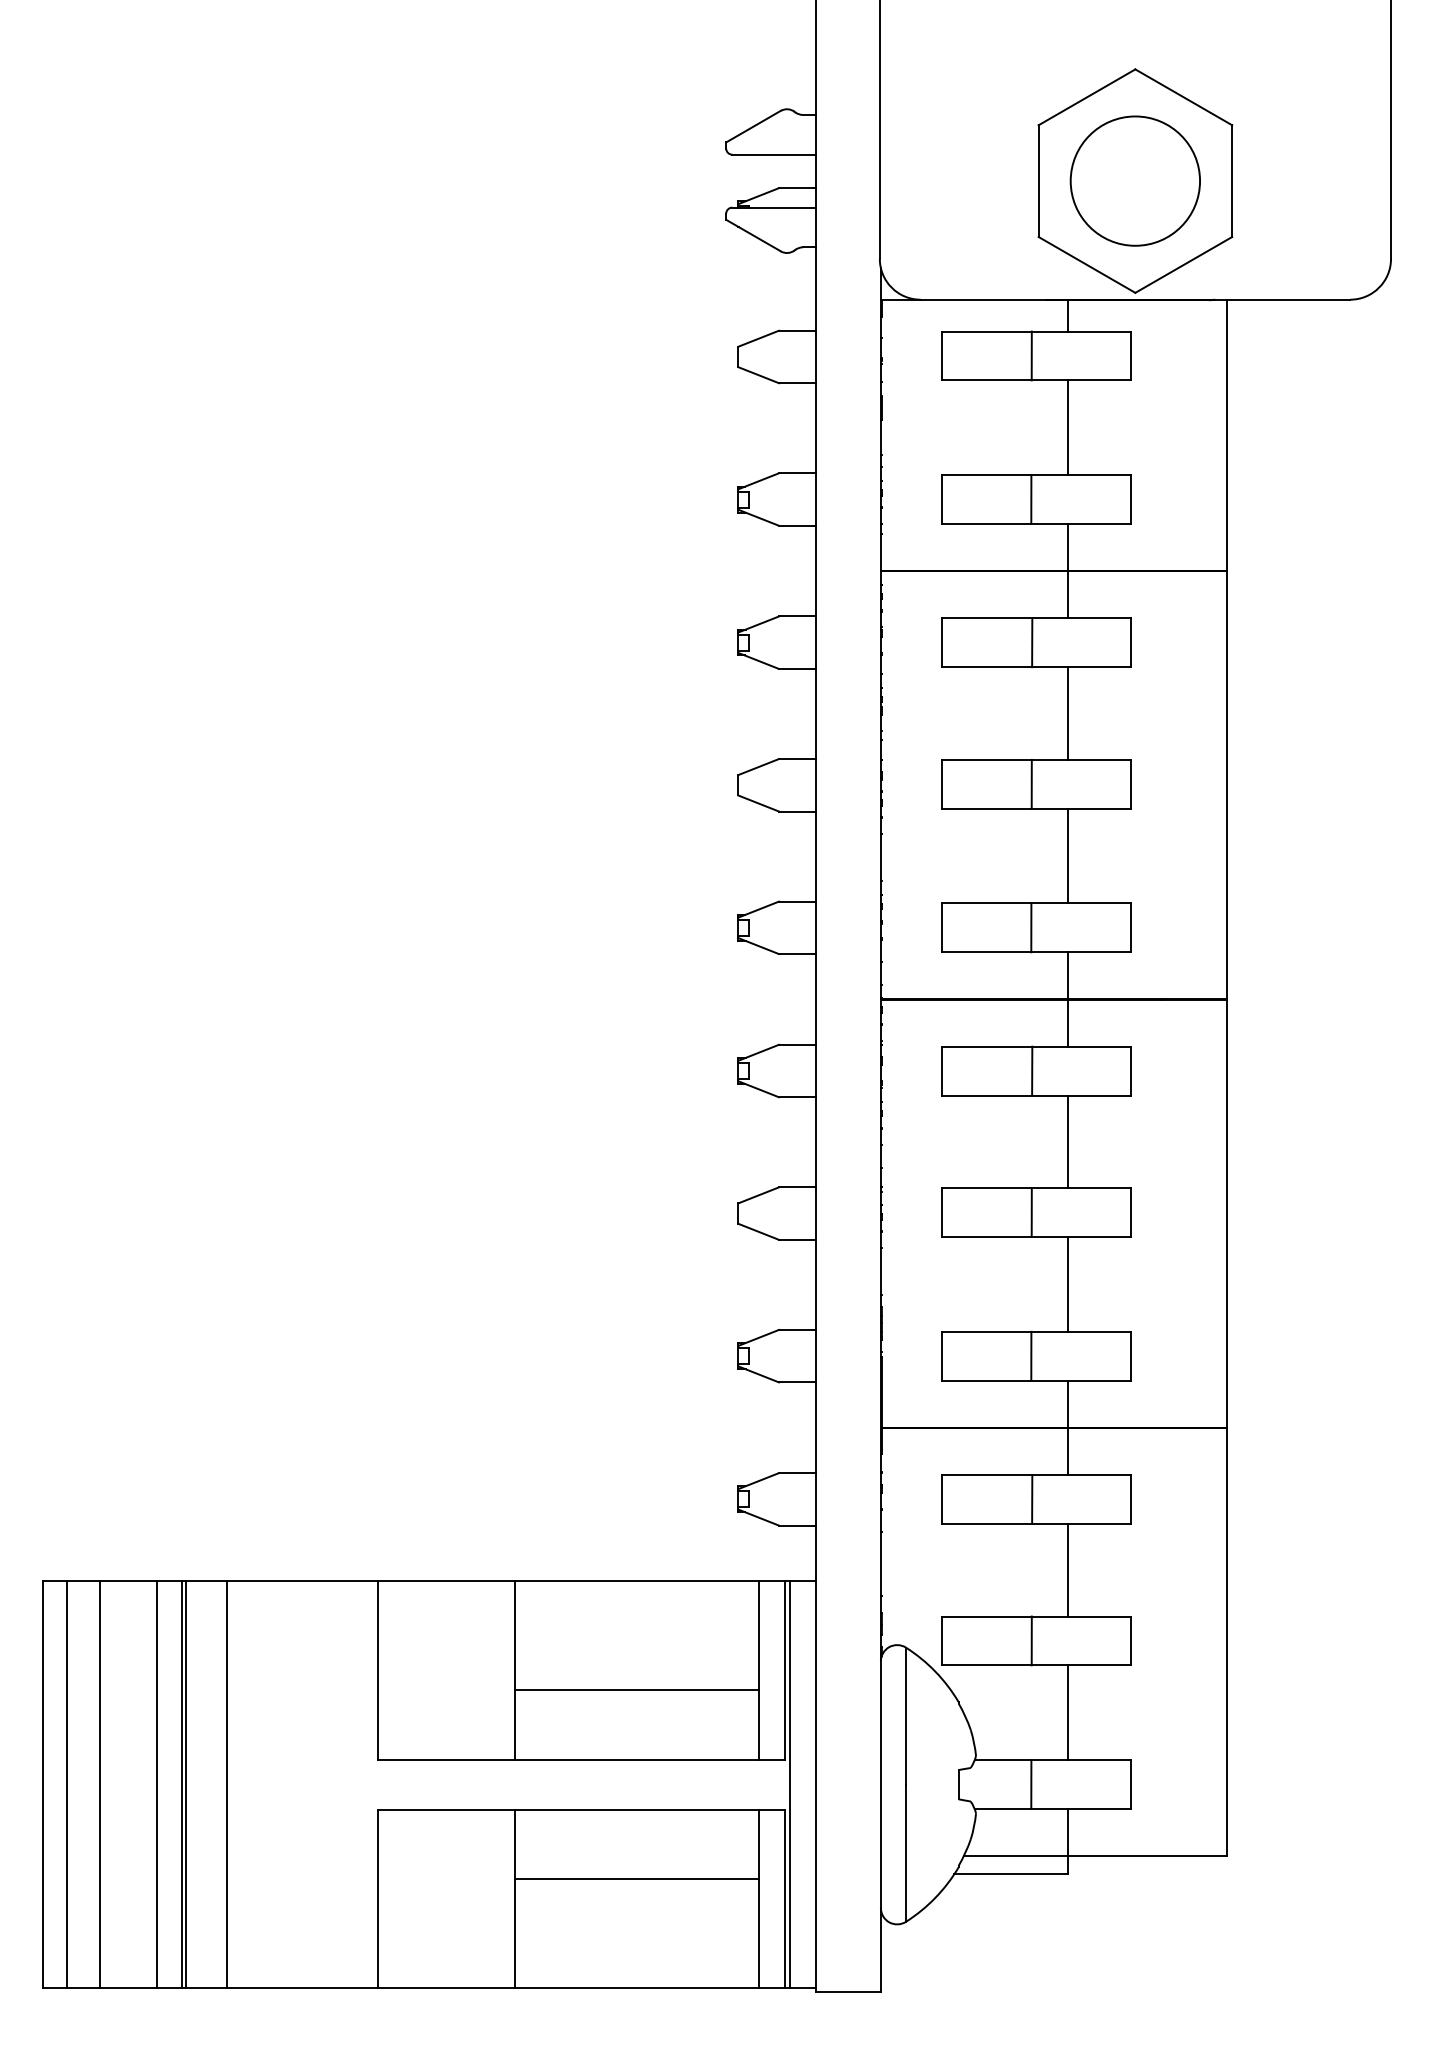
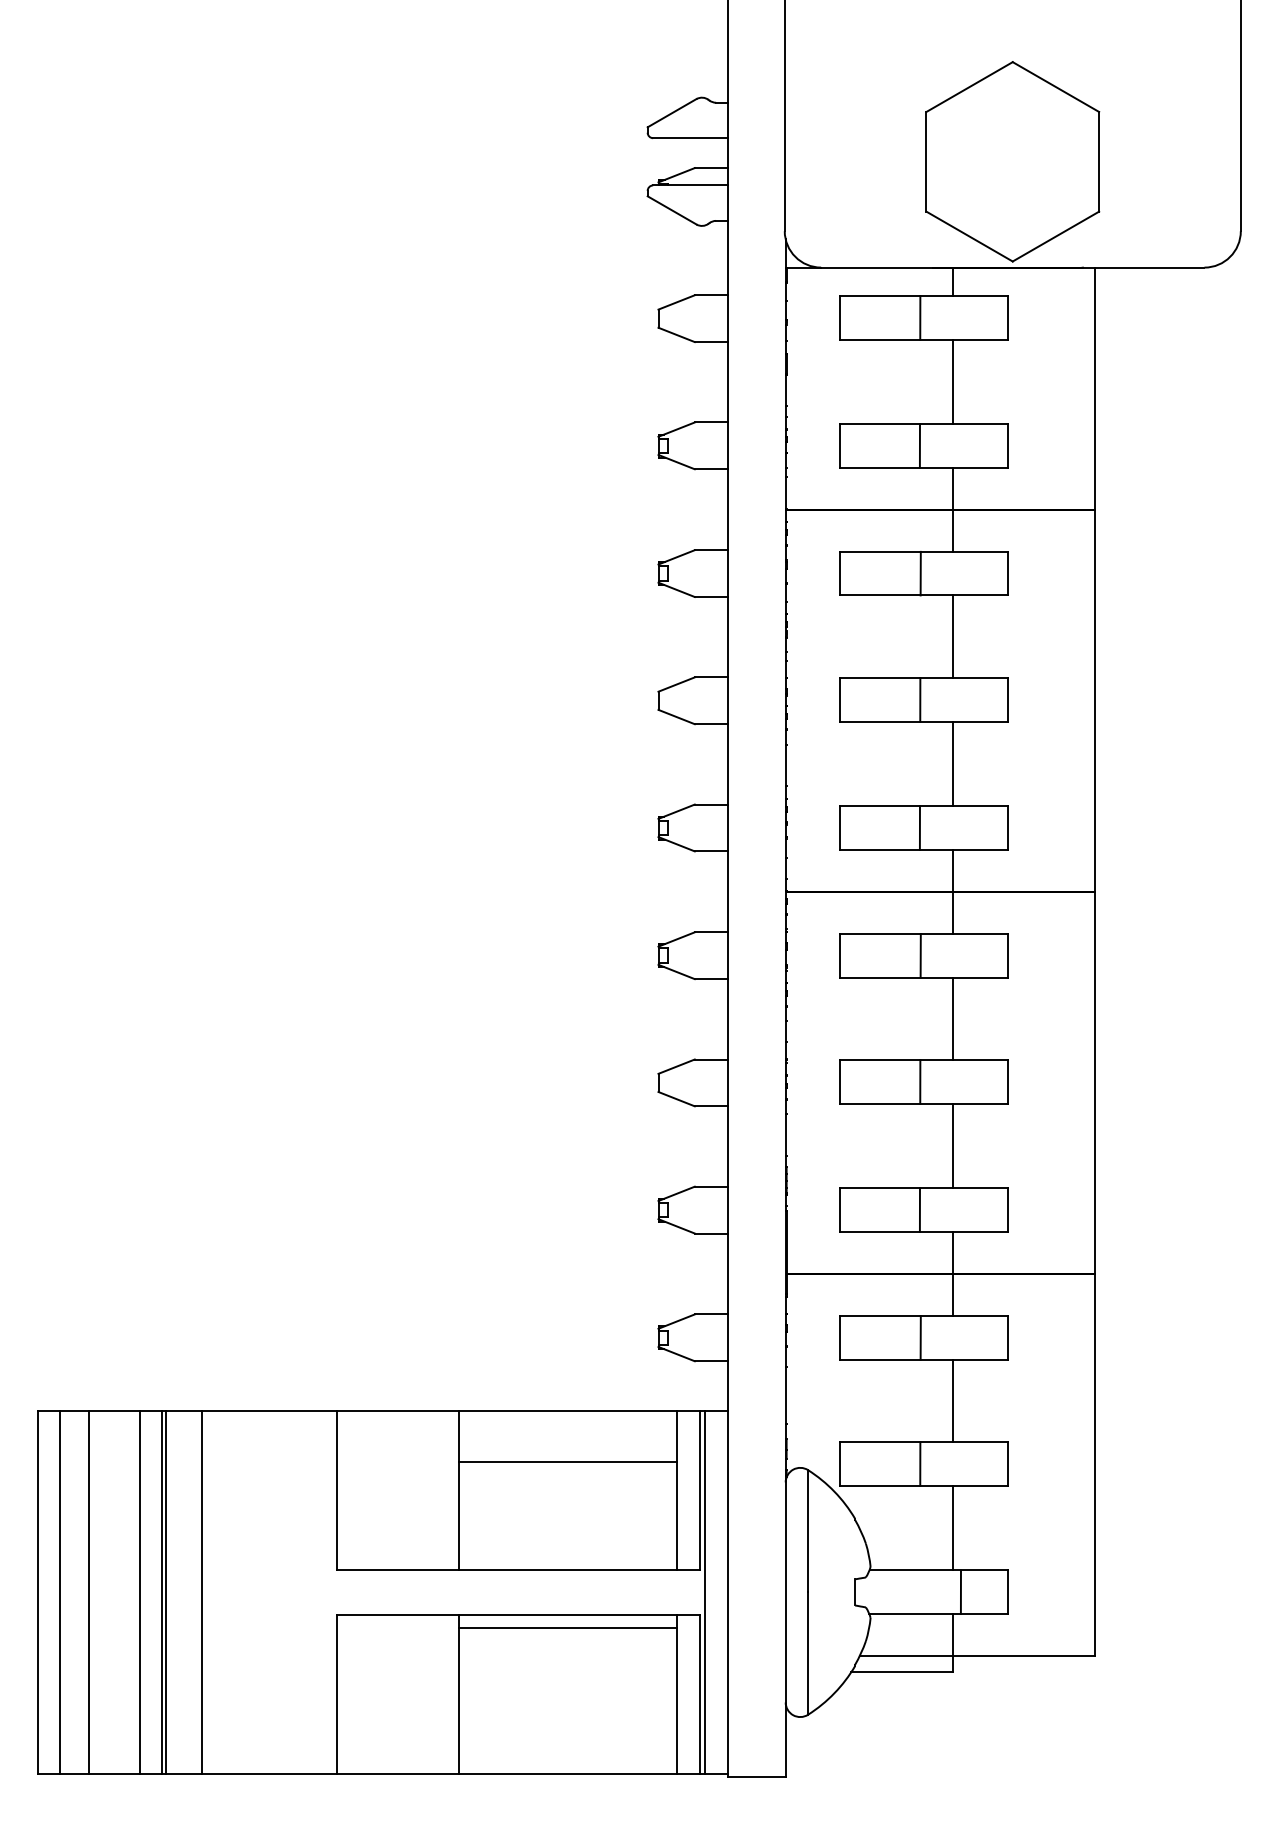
circle: (1135, 180) -> (1012, 161), removed
line: (637, 1690) -> (568, 1462), moved
line: (1030, 1784) -> (960, 1592), moved
line: (637, 1878) -> (568, 1627), moved

